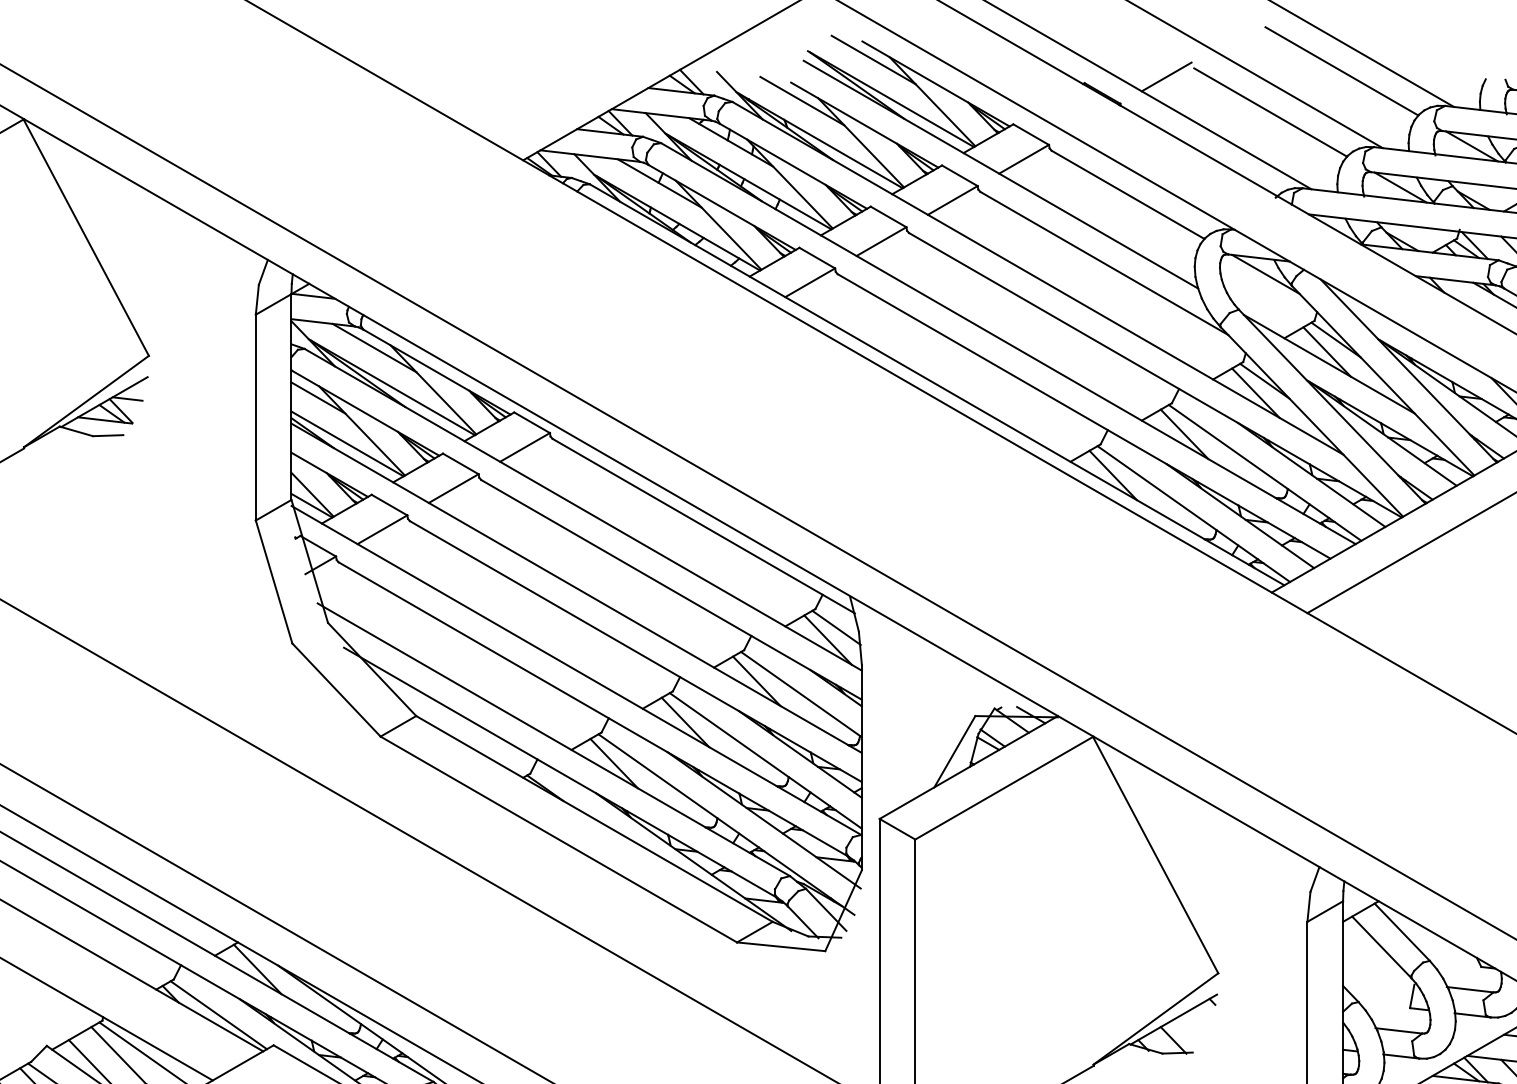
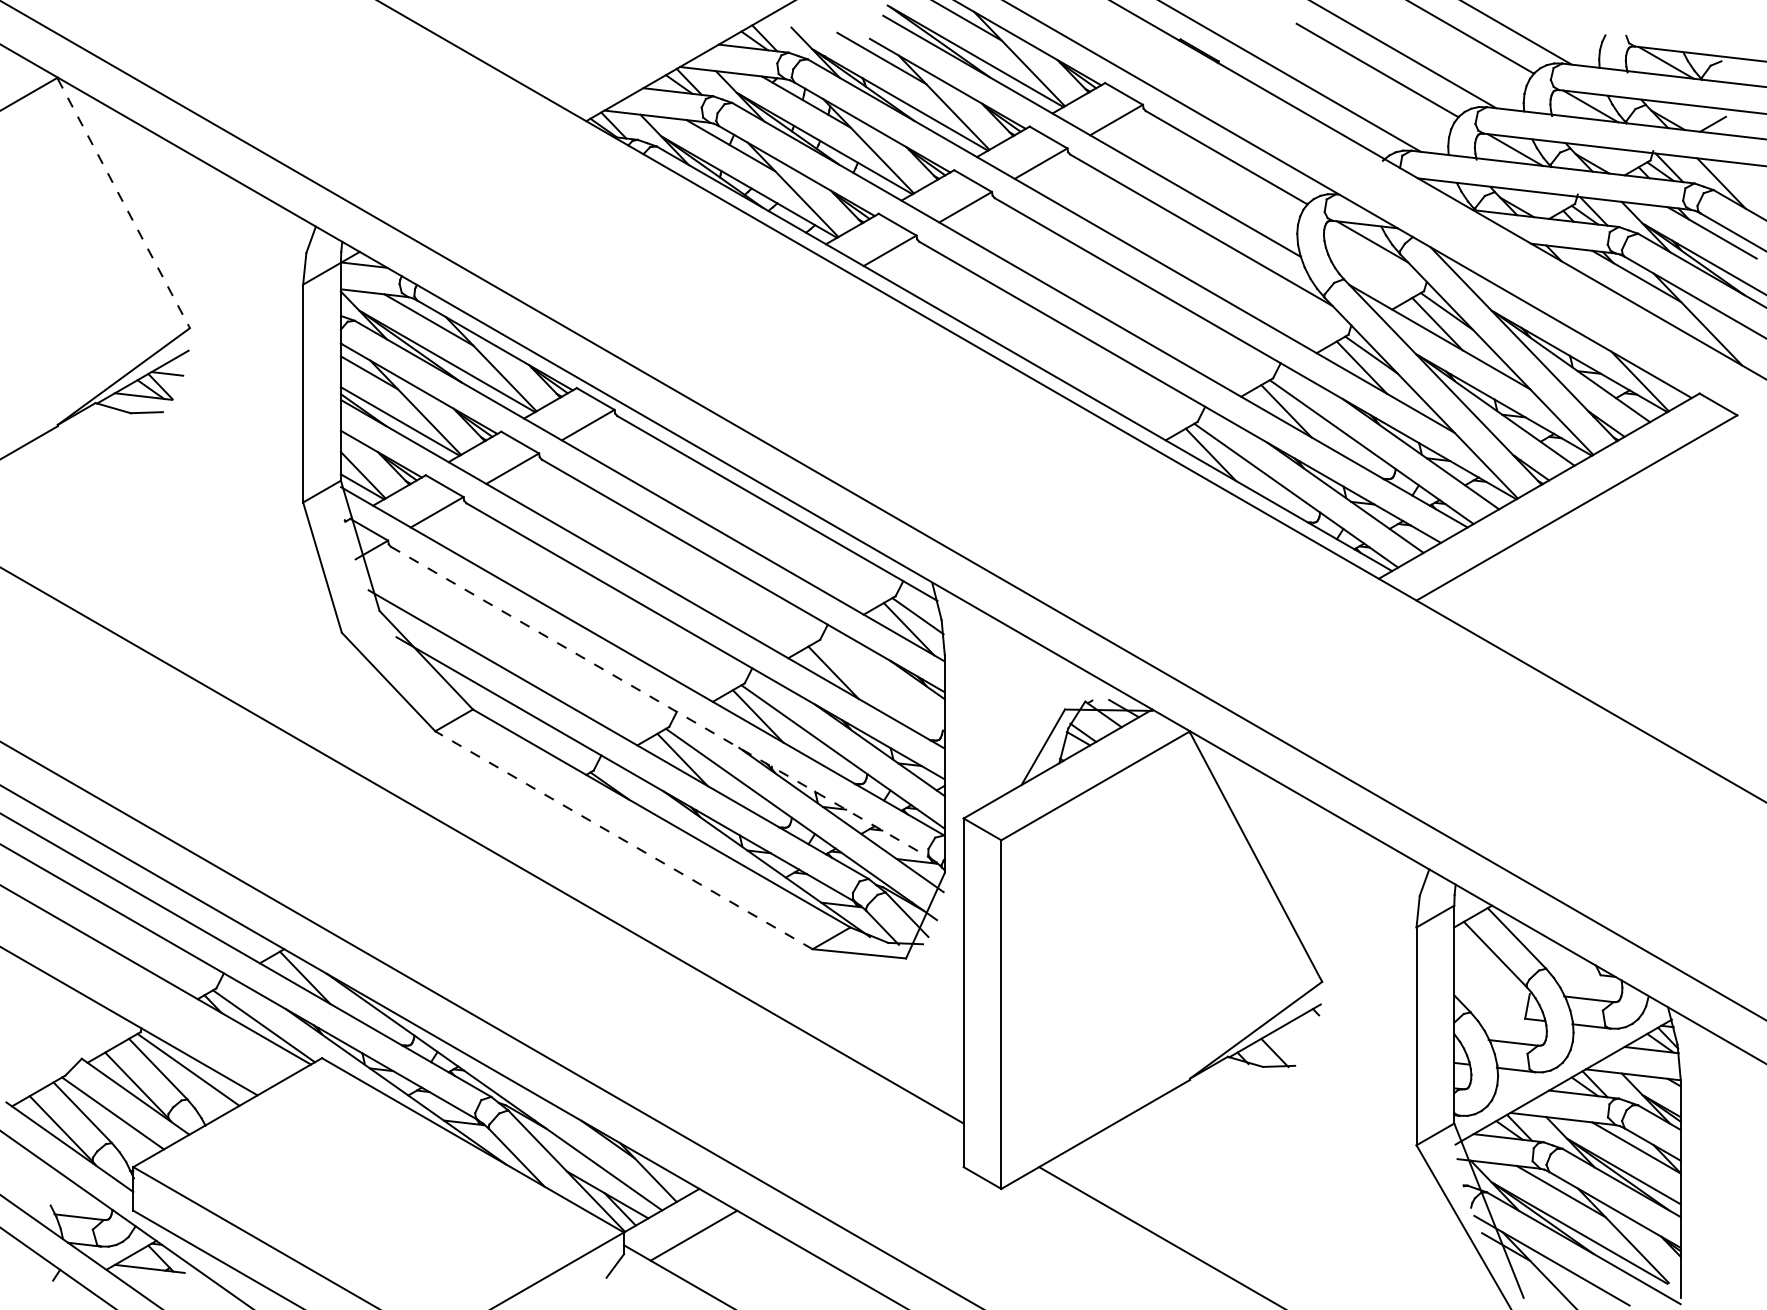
line: (1166, 76) -> (1267, 32), removed
line: (87, 239) -> (124, 204), solid -> dashed
line: (801, 694) -> (880, 686), removed
line: (593, 709) -> (660, 702), solid -> dashed
line: (558, 839) -> (623, 840), solid -> dashed

